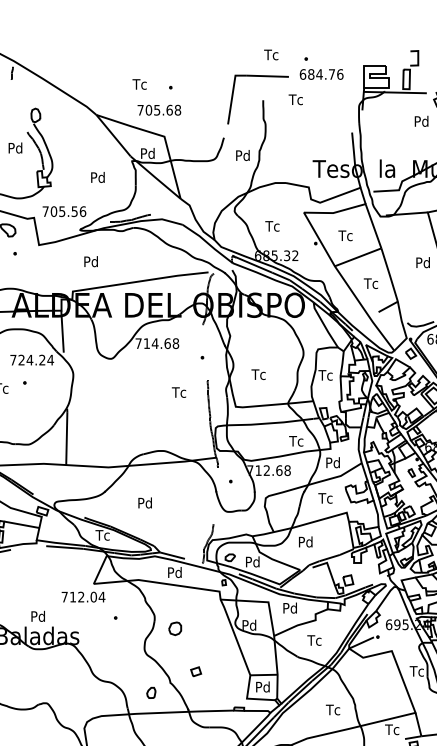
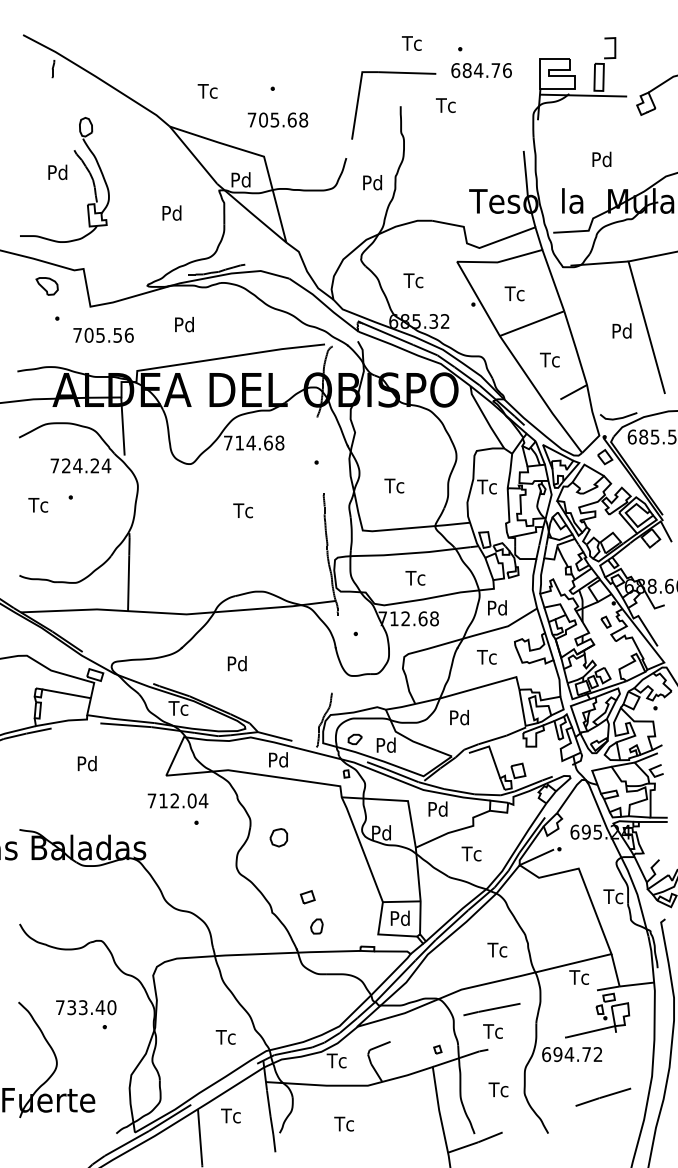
text: (139, 84) -> (207, 91), moved
text: (159, 109) -> (277, 119), moved
text: (421, 121) -> (601, 159), moved
text: (64, 211) -> (103, 334), moved
text: (91, 261) -> (184, 324), moved
text: (178, 392) -> (242, 510), moved
text: (296, 441) -> (415, 578), moved
text: (83, 596) -> (177, 800), moved
text: (37, 616) -> (86, 763), moved
part: (151, 692) -> (316, 926), moved

